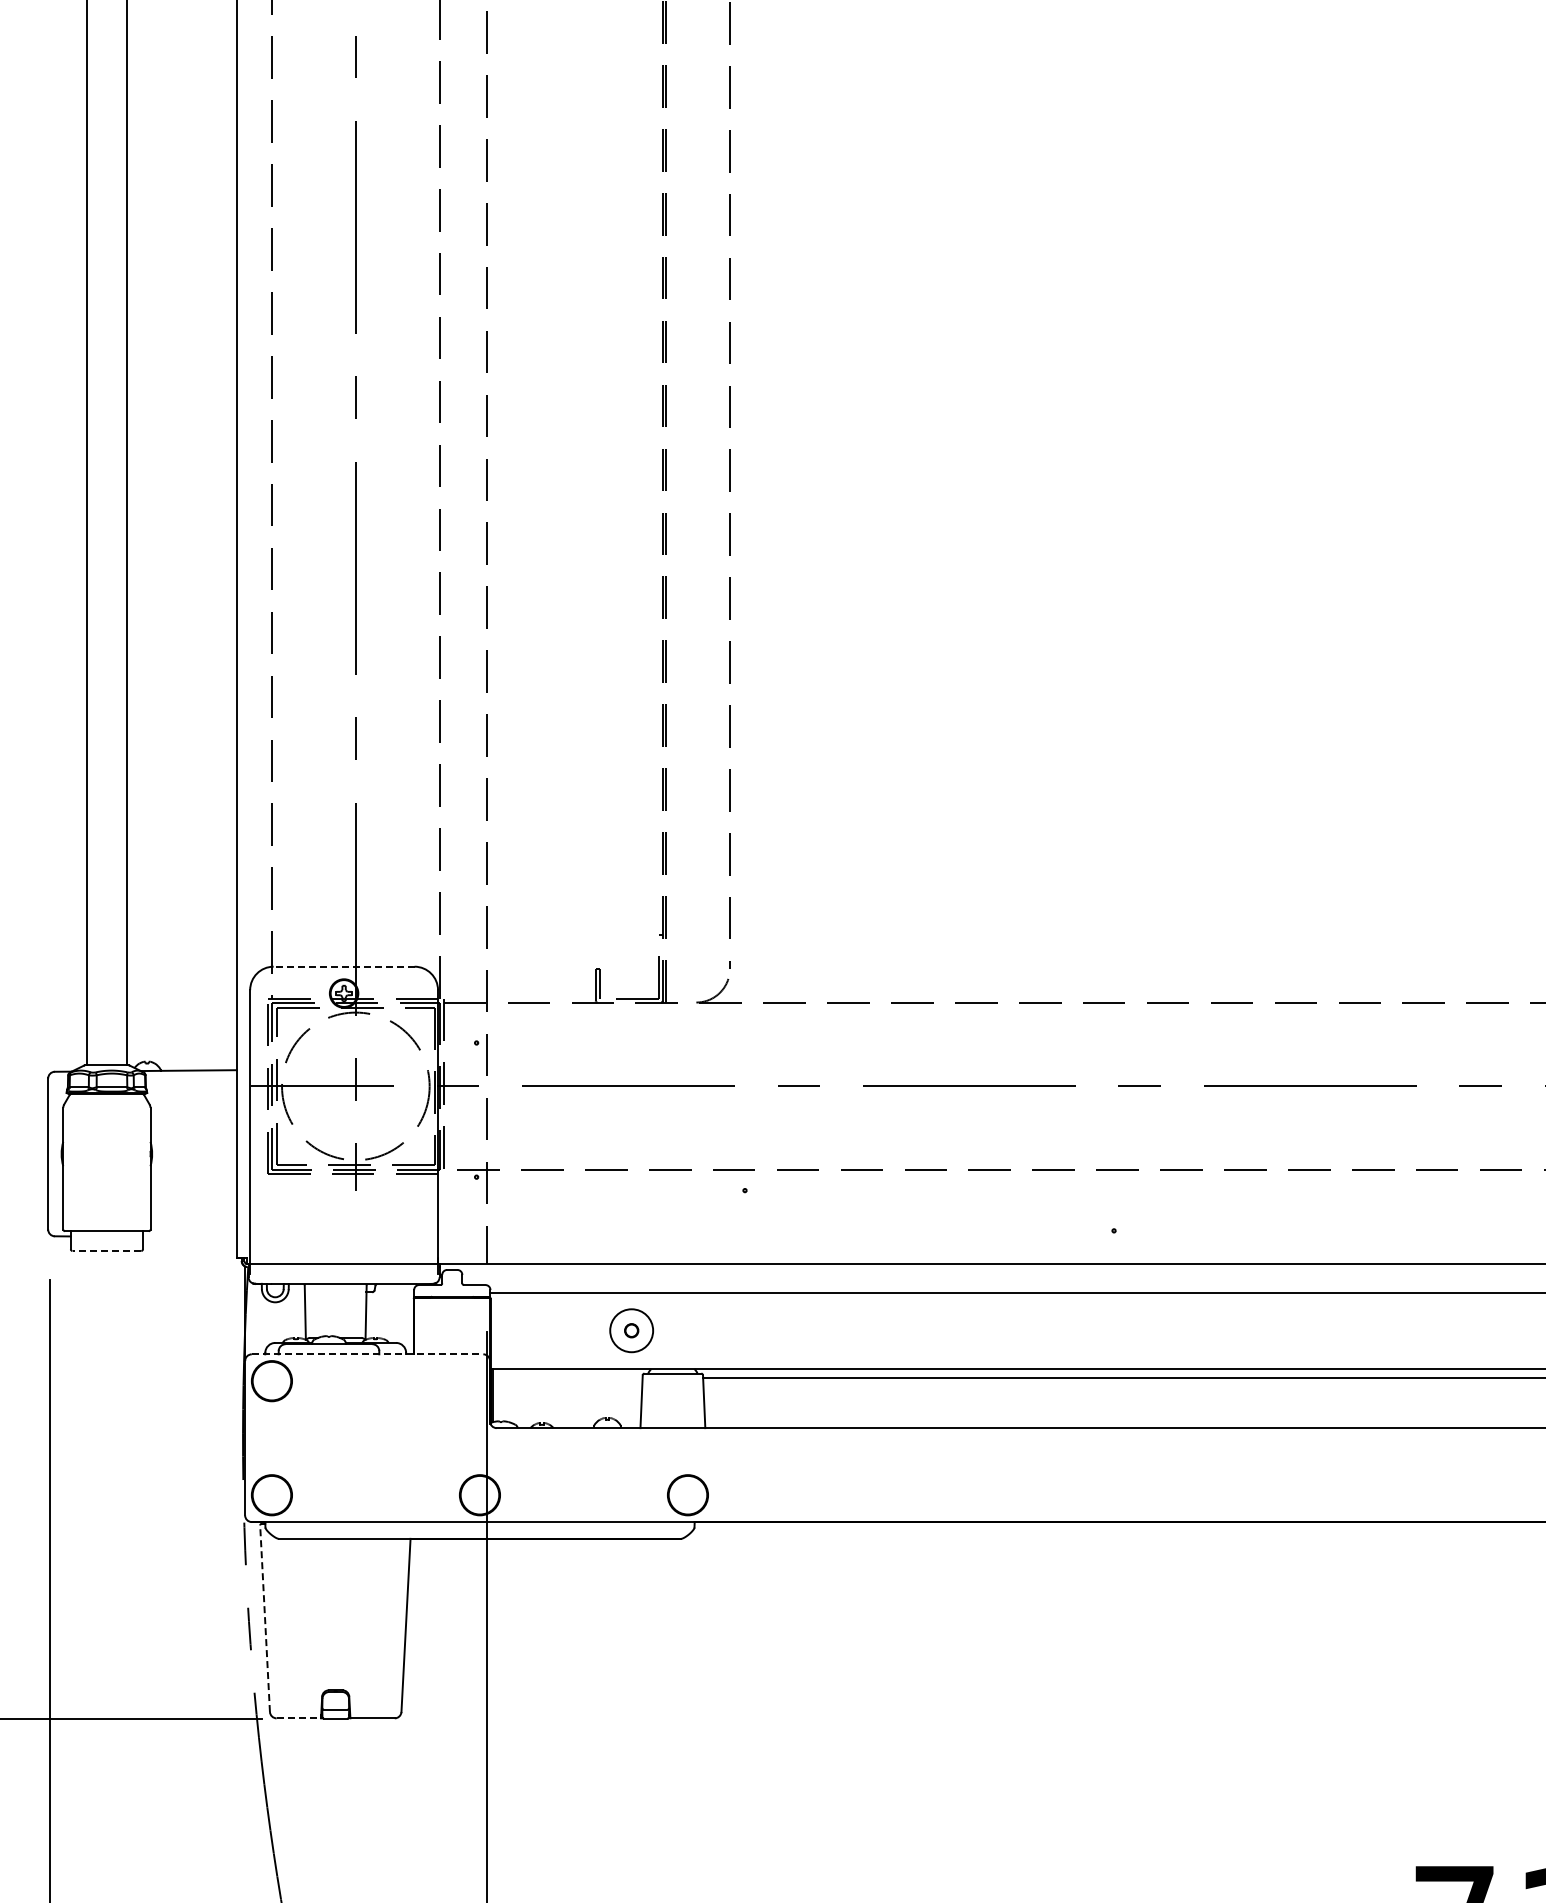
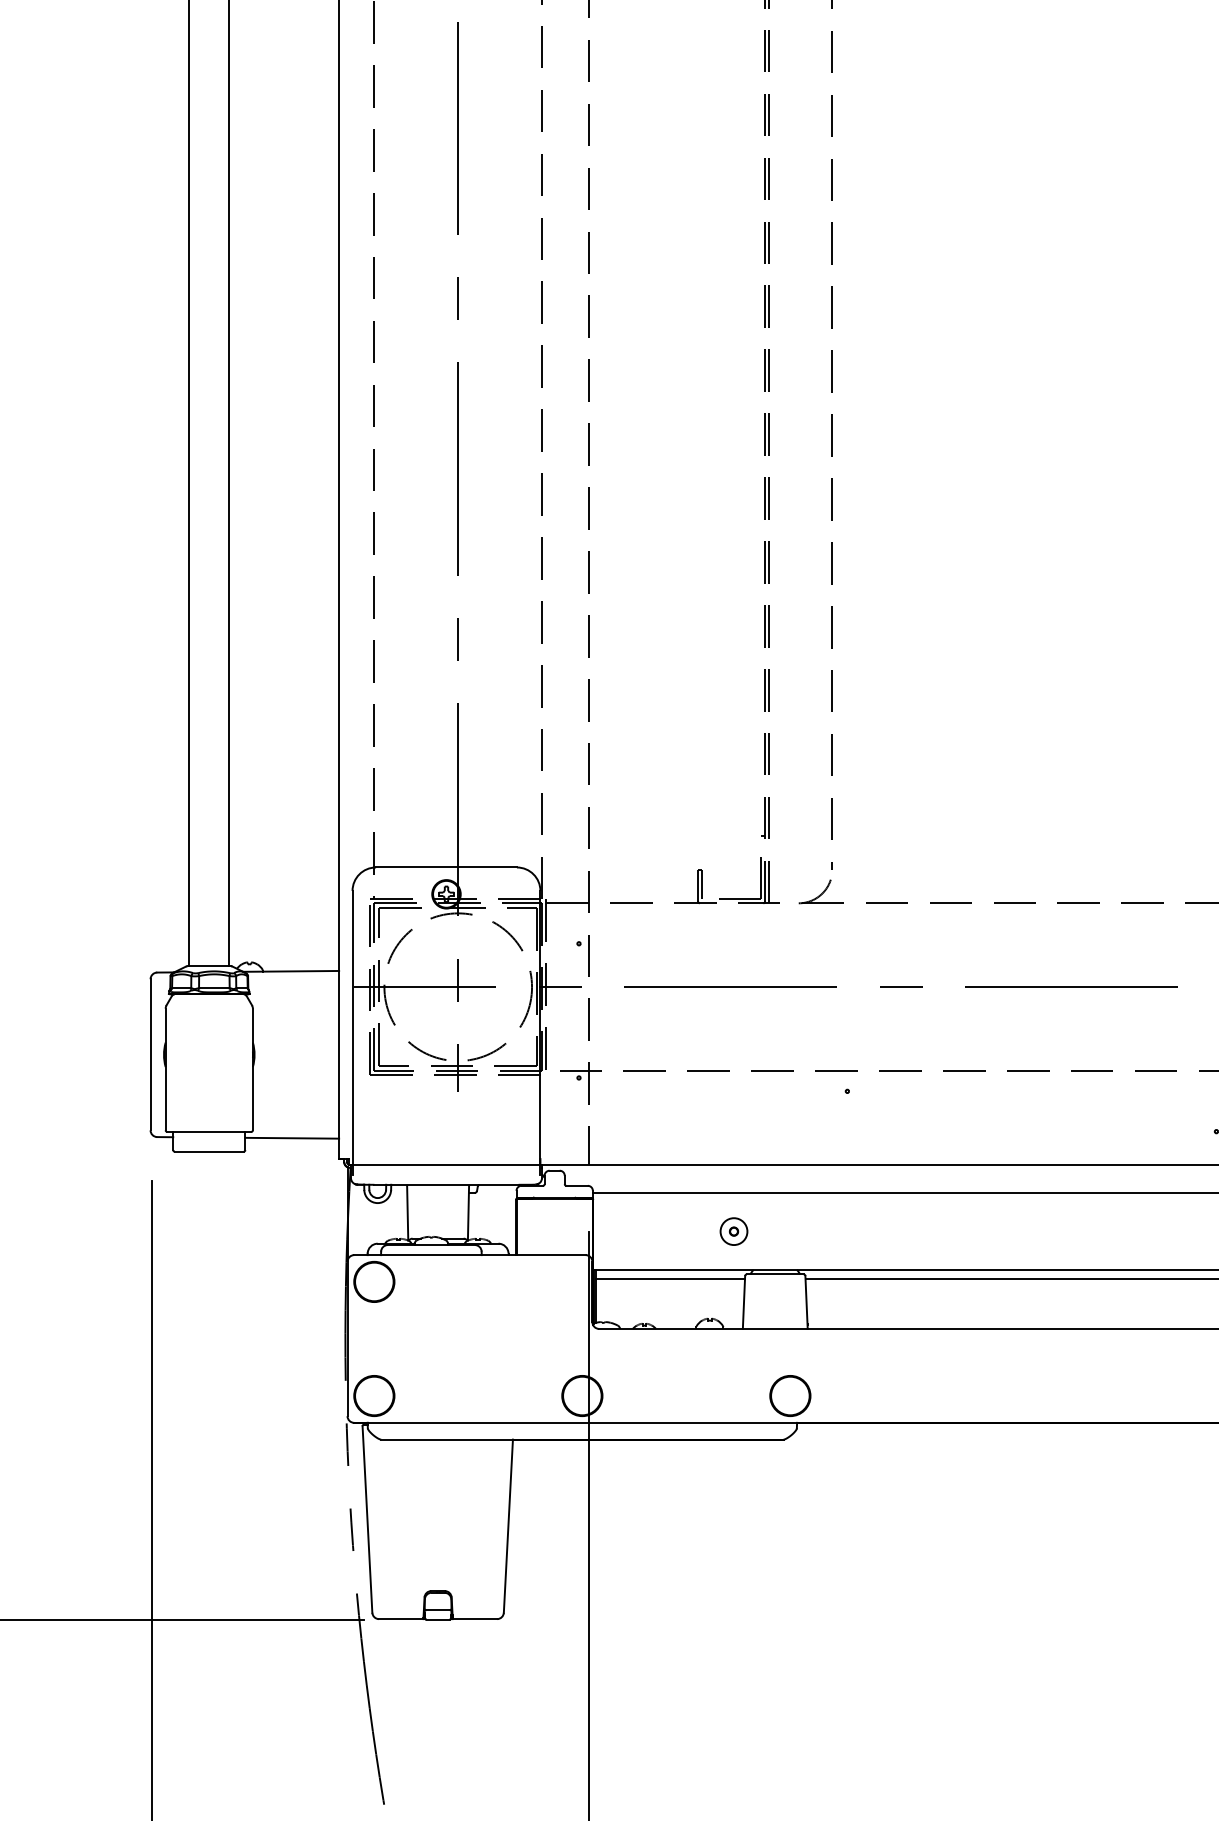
line: (343, 966) -> (445, 867), dashed -> solid
line: (189, 1237) -> (291, 1138), added
line: (106, 1251) -> (208, 1152), dashed -> solid
part: (631, 1330) -> (733, 1231), size x0.62
line: (367, 1354) -> (469, 1255), dashed -> solid
line: (567, 1378) -> (669, 1279), added
line: (265, 1618) -> (367, 1519), dashed -> solid
line: (300, 1718) -> (402, 1619), dashed -> solid

